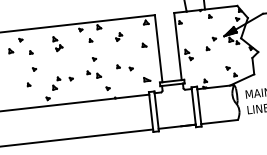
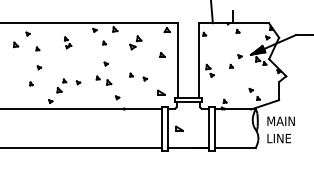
part: (118, 36) -> (135, 42), size x1.6
part: (57, 43) -> (67, 42), size x0.7
part: (167, 110) -> (179, 128), added

